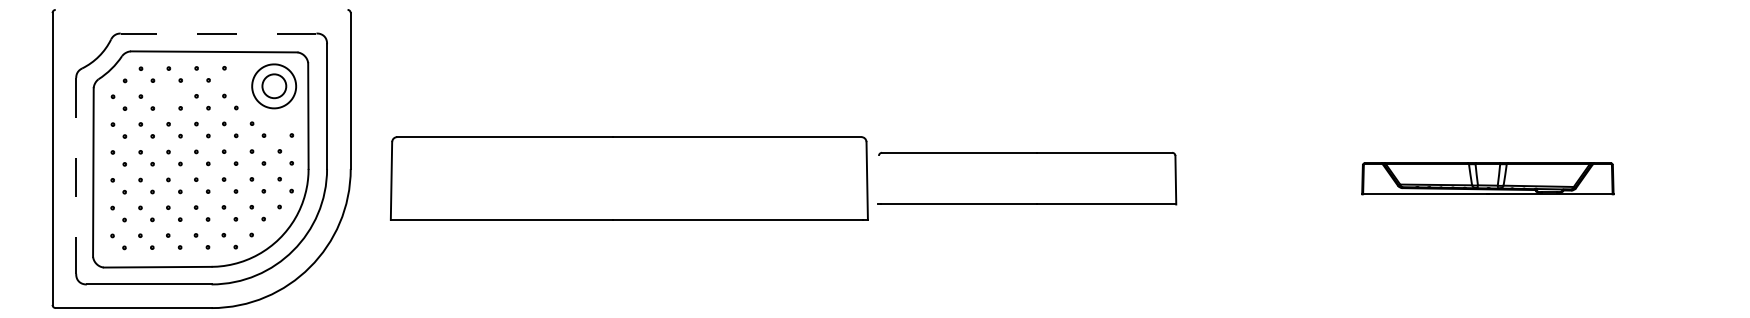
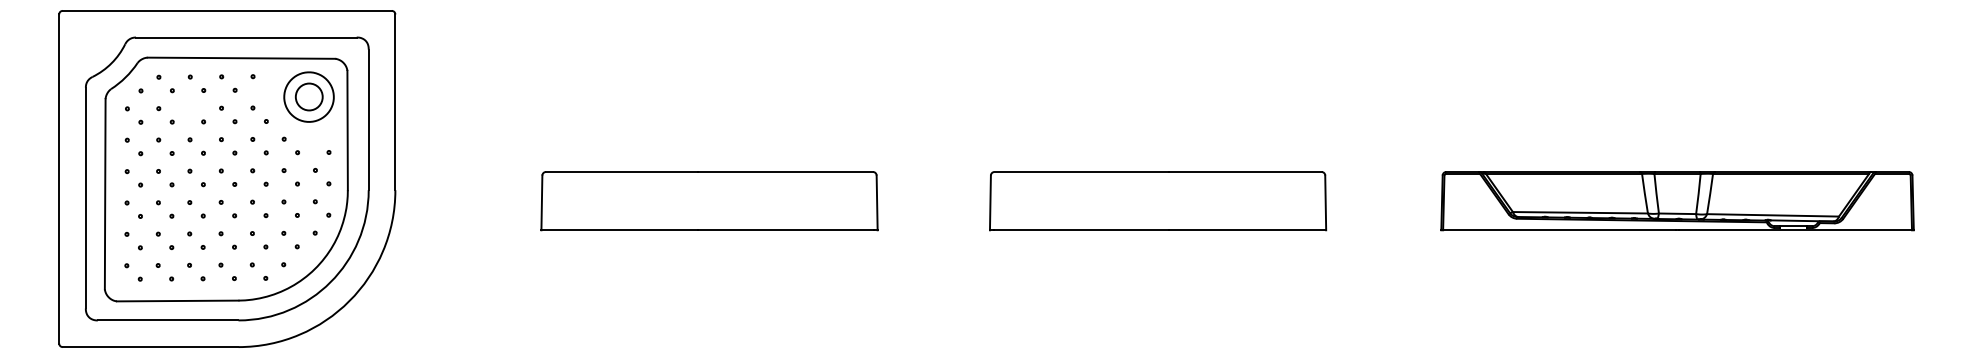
line: (200, 9) -> (226, 10), added
line: (217, 33) -> (245, 37), dashed -> solid
line: (75, 176) -> (85, 198), dashed -> solid
part: (629, 178) -> (709, 201), size x0.62
part: (1487, 178) -> (1677, 201), size x1.67
line: (877, 179) -> (989, 202), added

